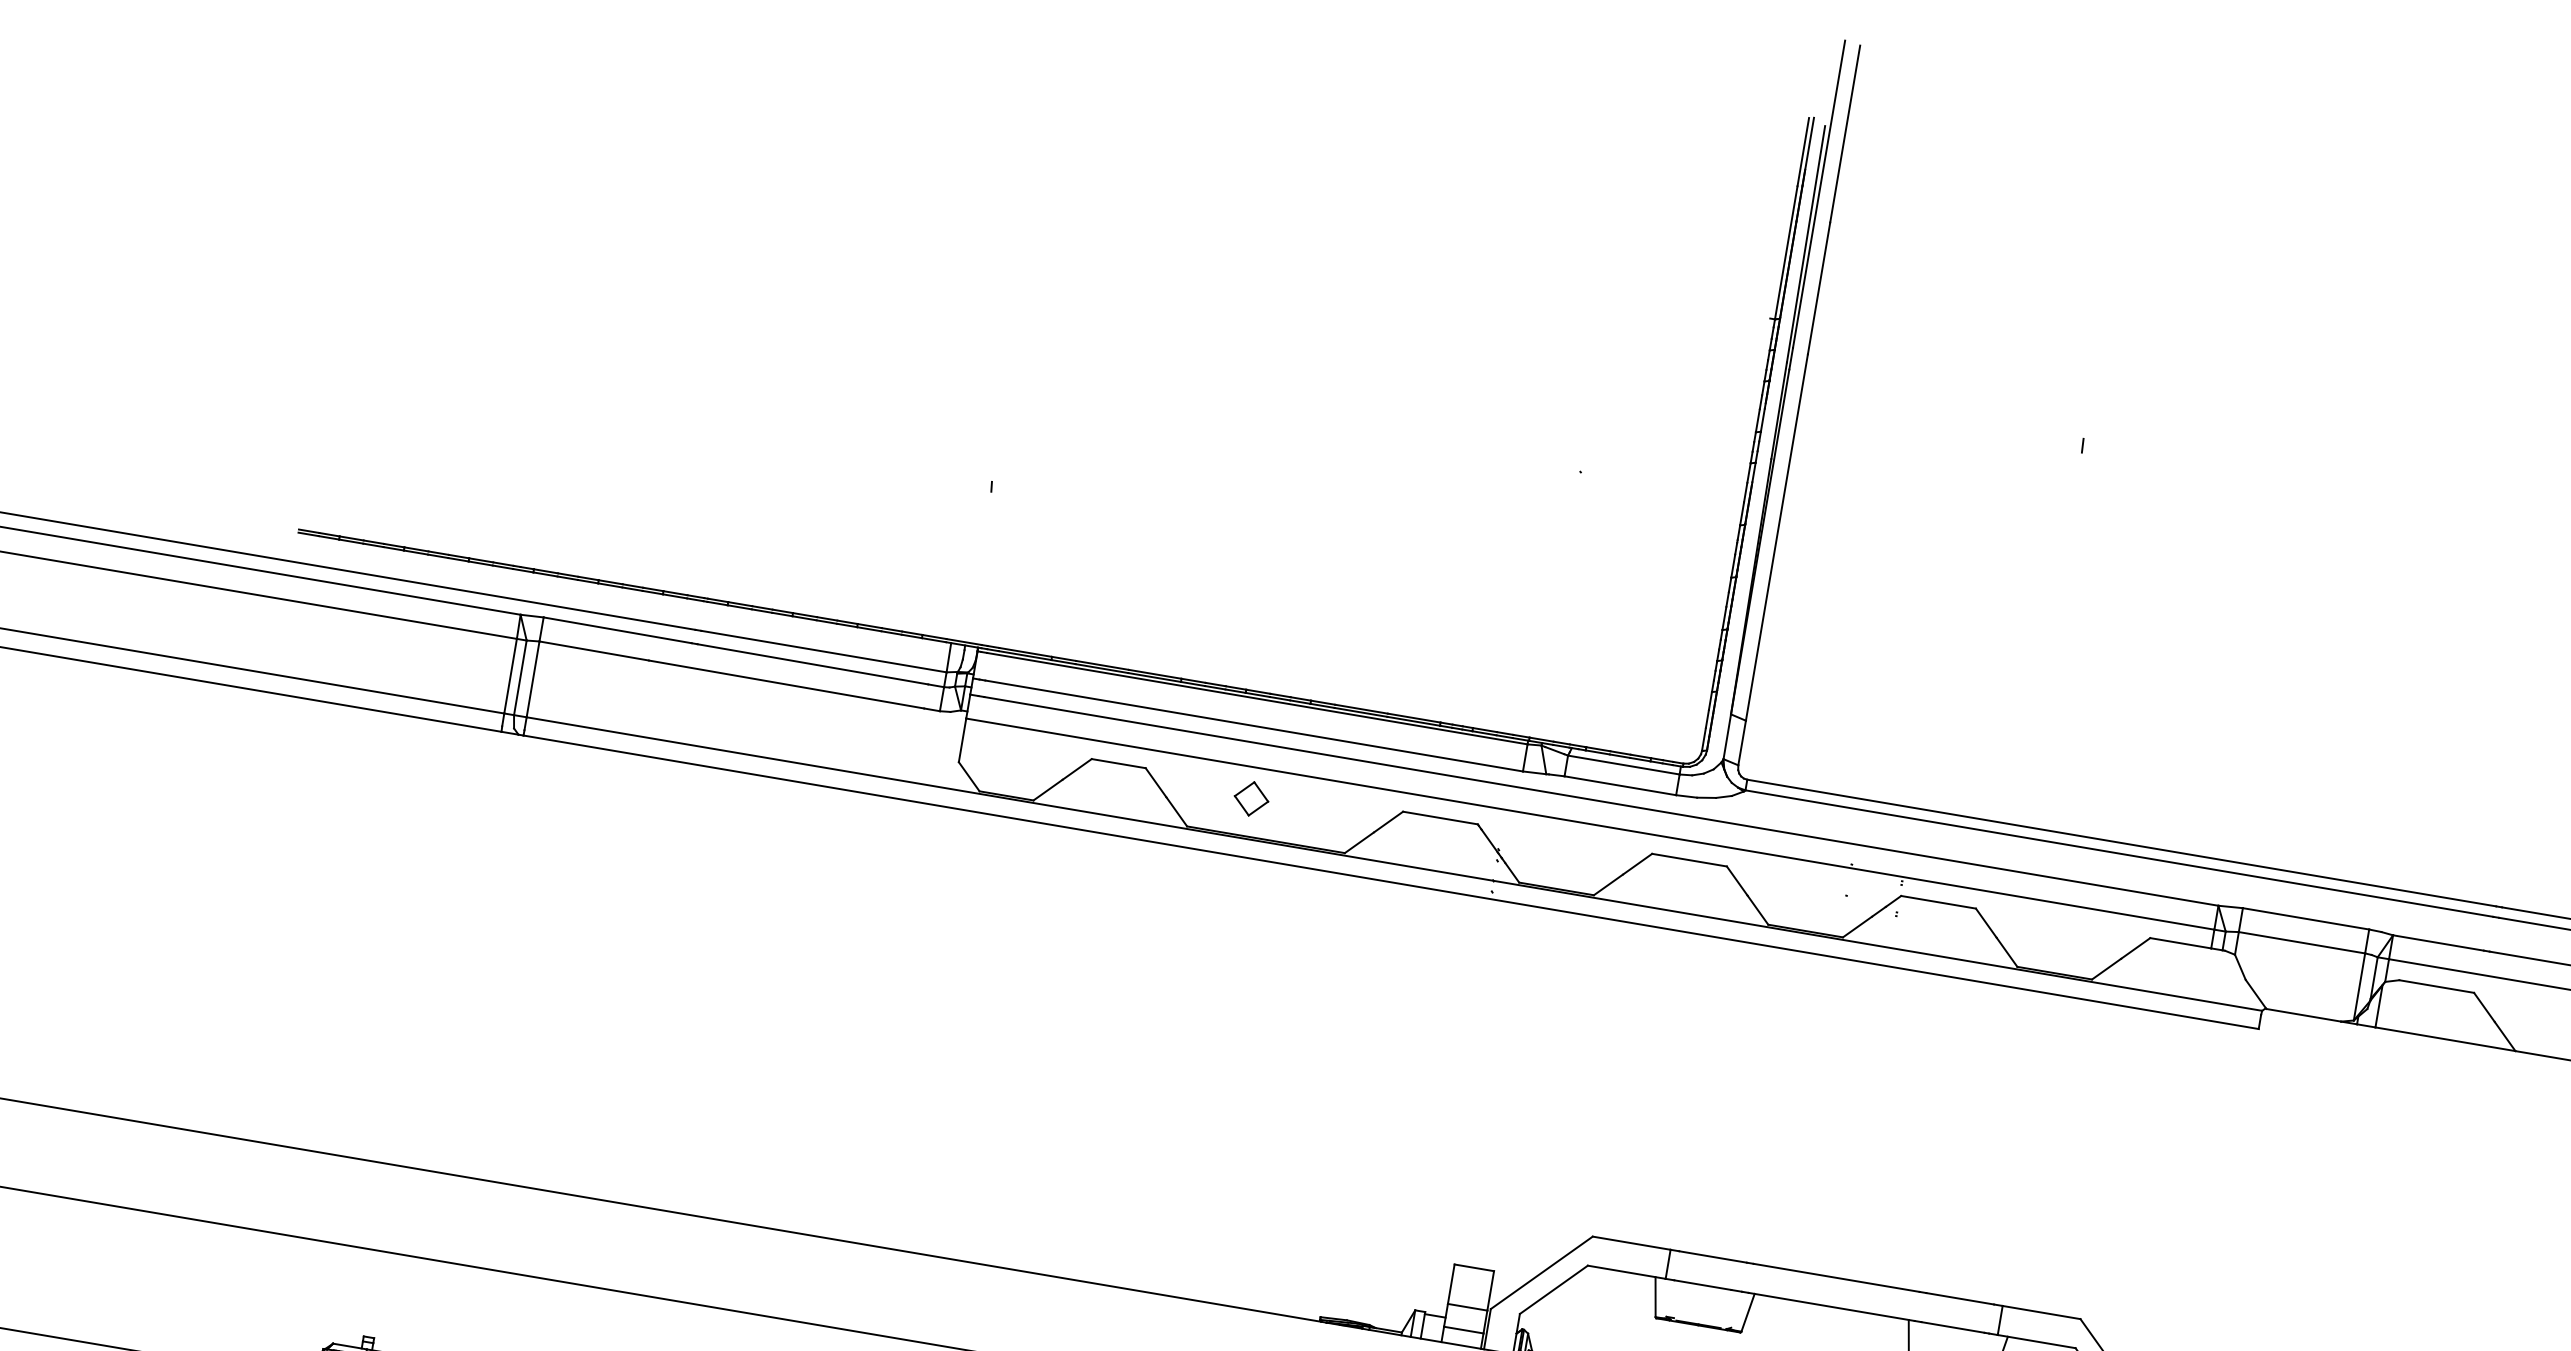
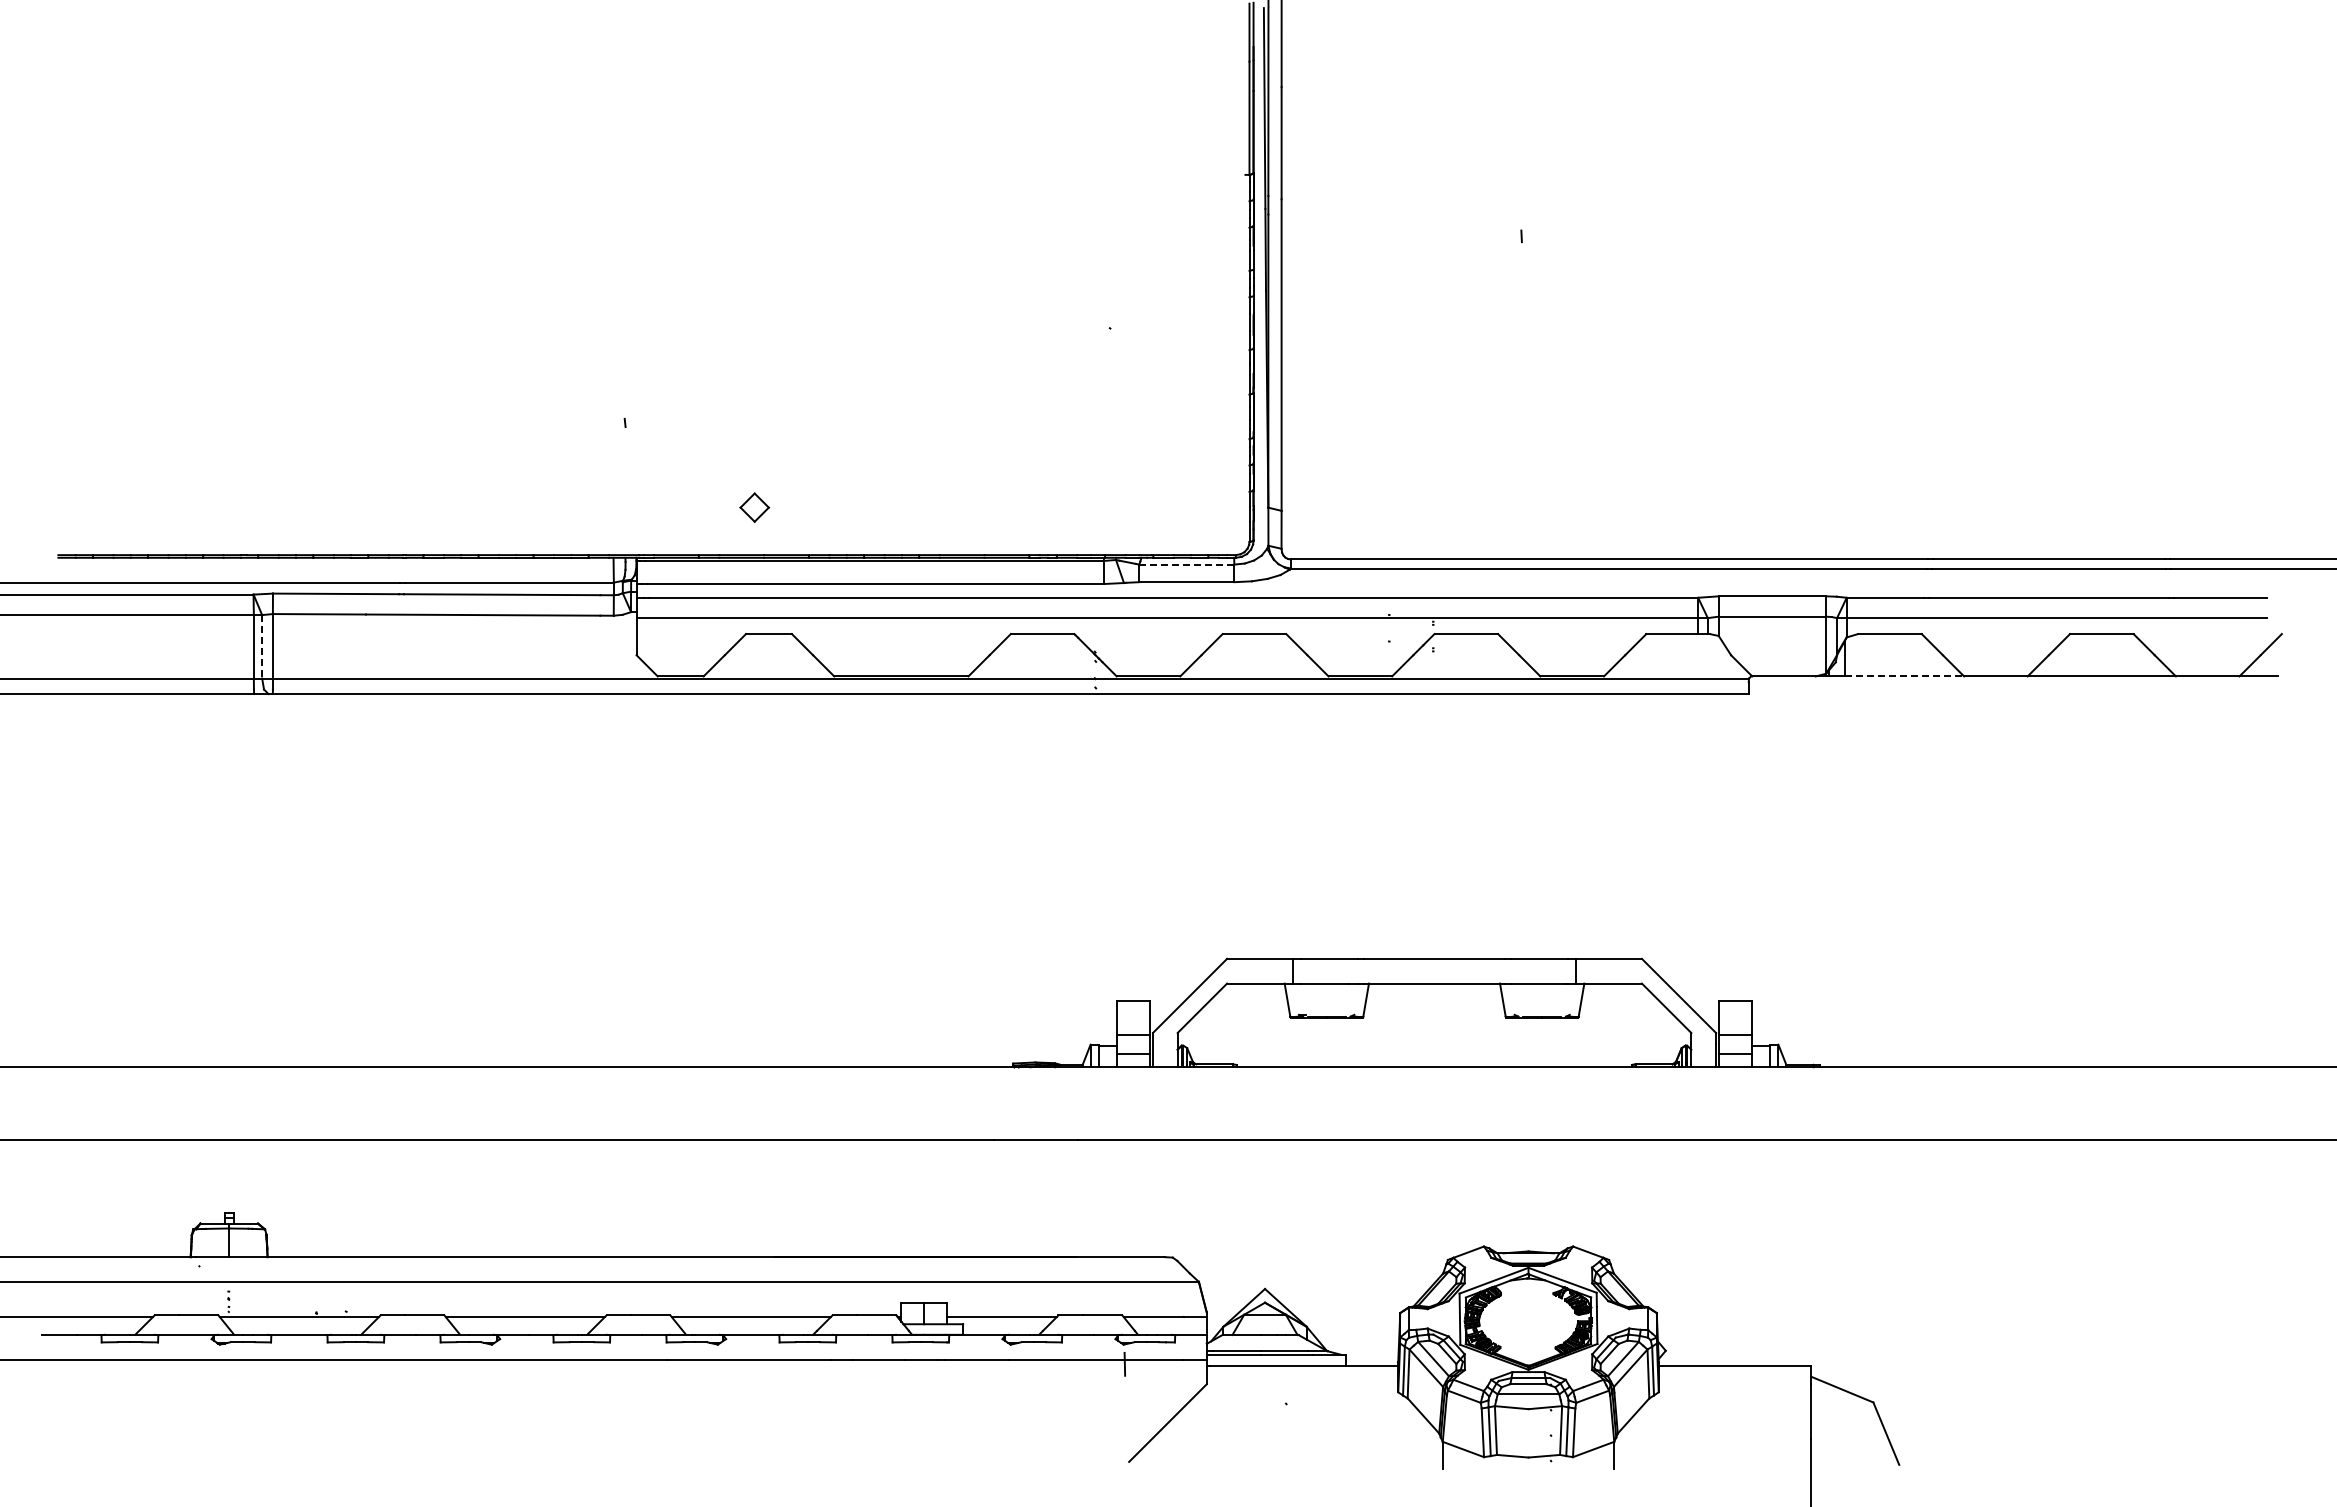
line: (520, 677) -> (262, 646), solid -> dashed
line: (1623, 764) -> (1186, 564), solid -> dashed
part: (1251, 798) -> (754, 507), moved
line: (2445, 1039) -> (1904, 676), solid -> dashed

